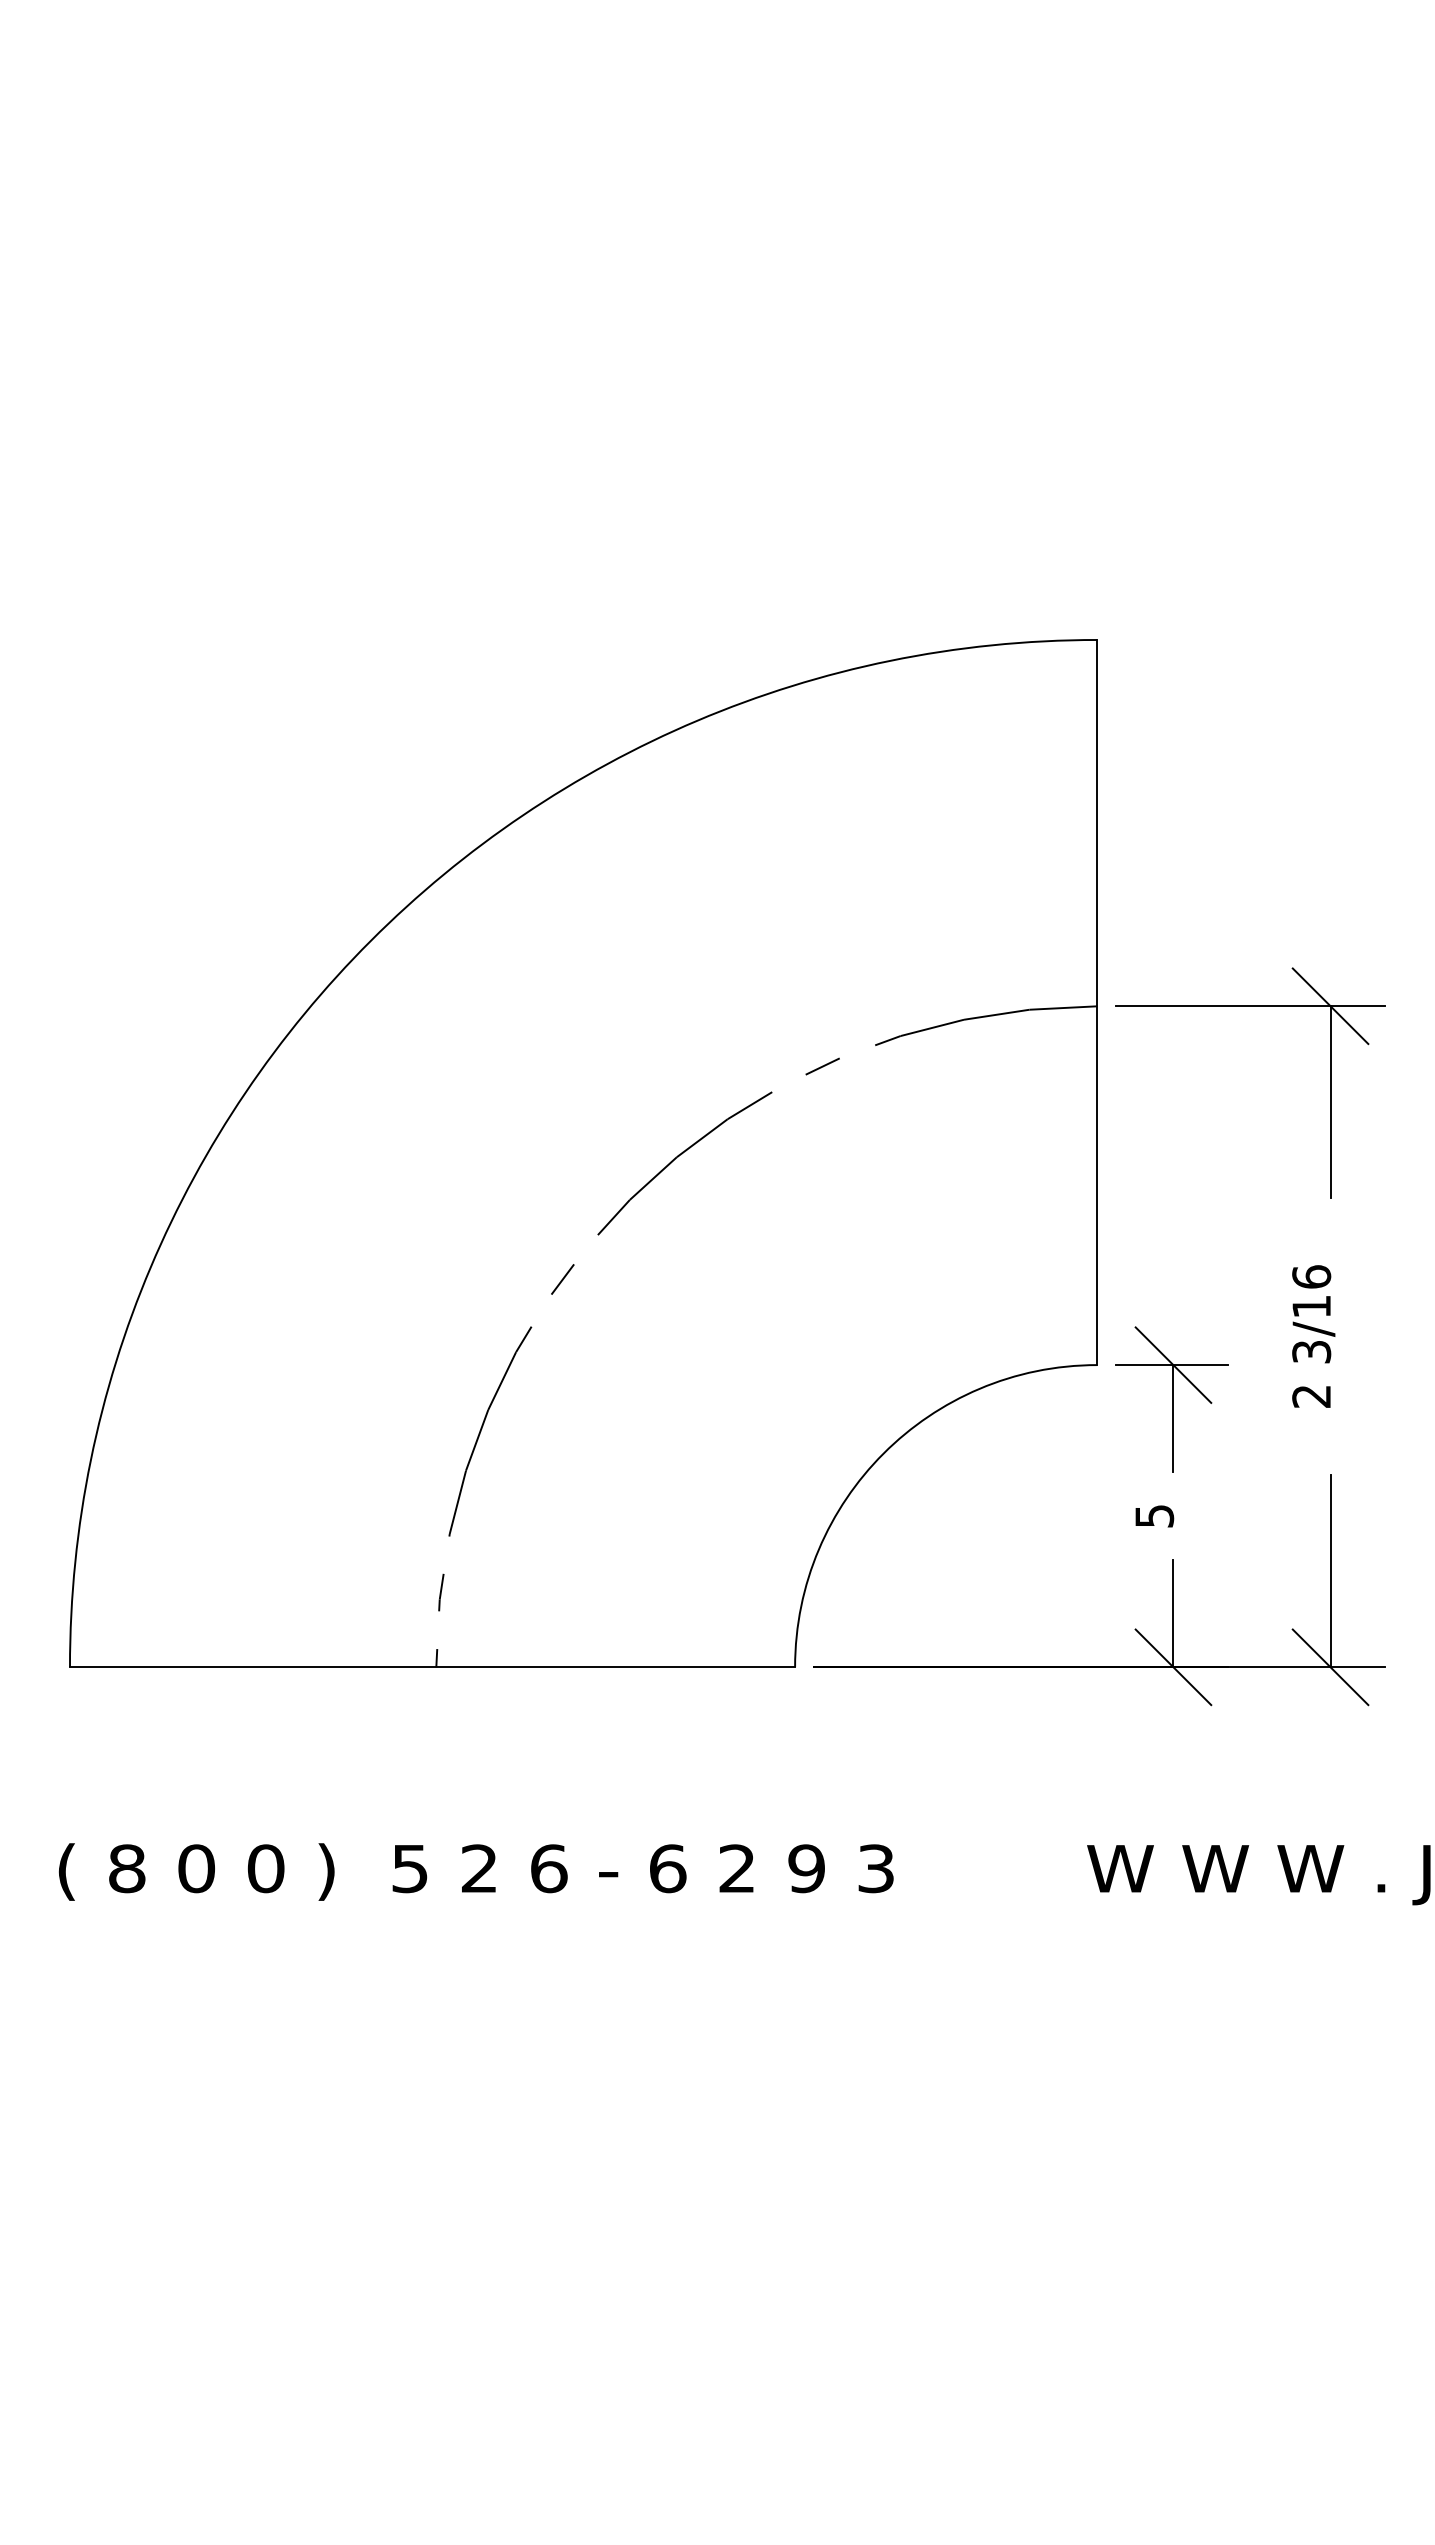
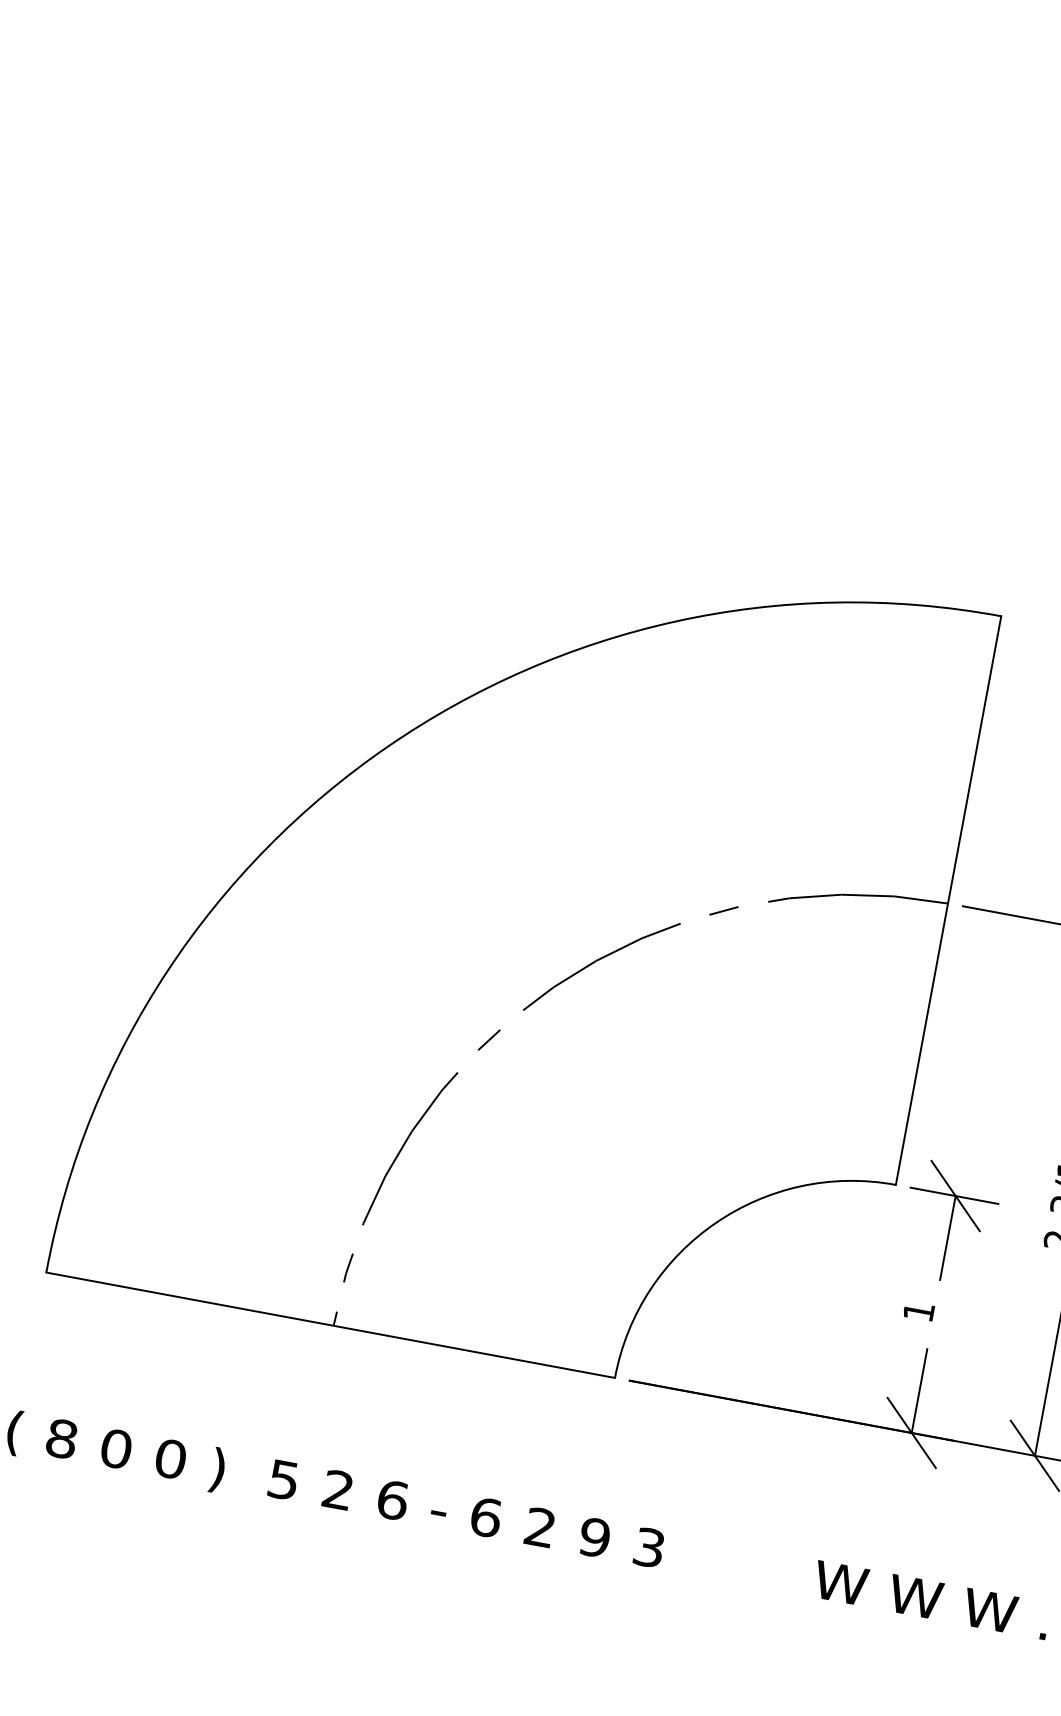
text: (1154, 1516) -> (918, 1311), 5 -> 1

